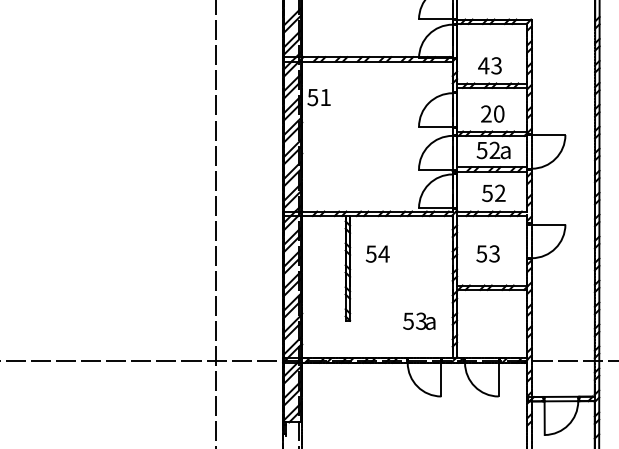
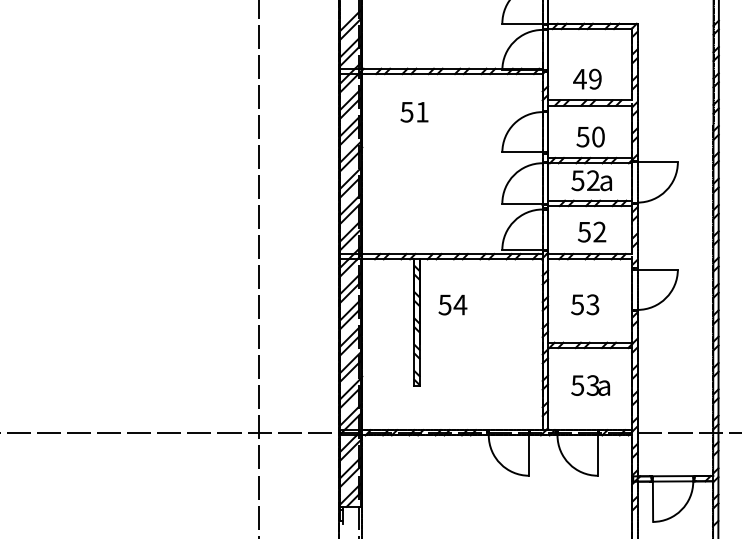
text: (496, 66) -> (595, 79), 43 -> 49
text: (319, 97) -> (414, 112), moved
text: (485, 113) -> (582, 136), 20 -> 50
text: (419, 321) -> (590, 385), moved

